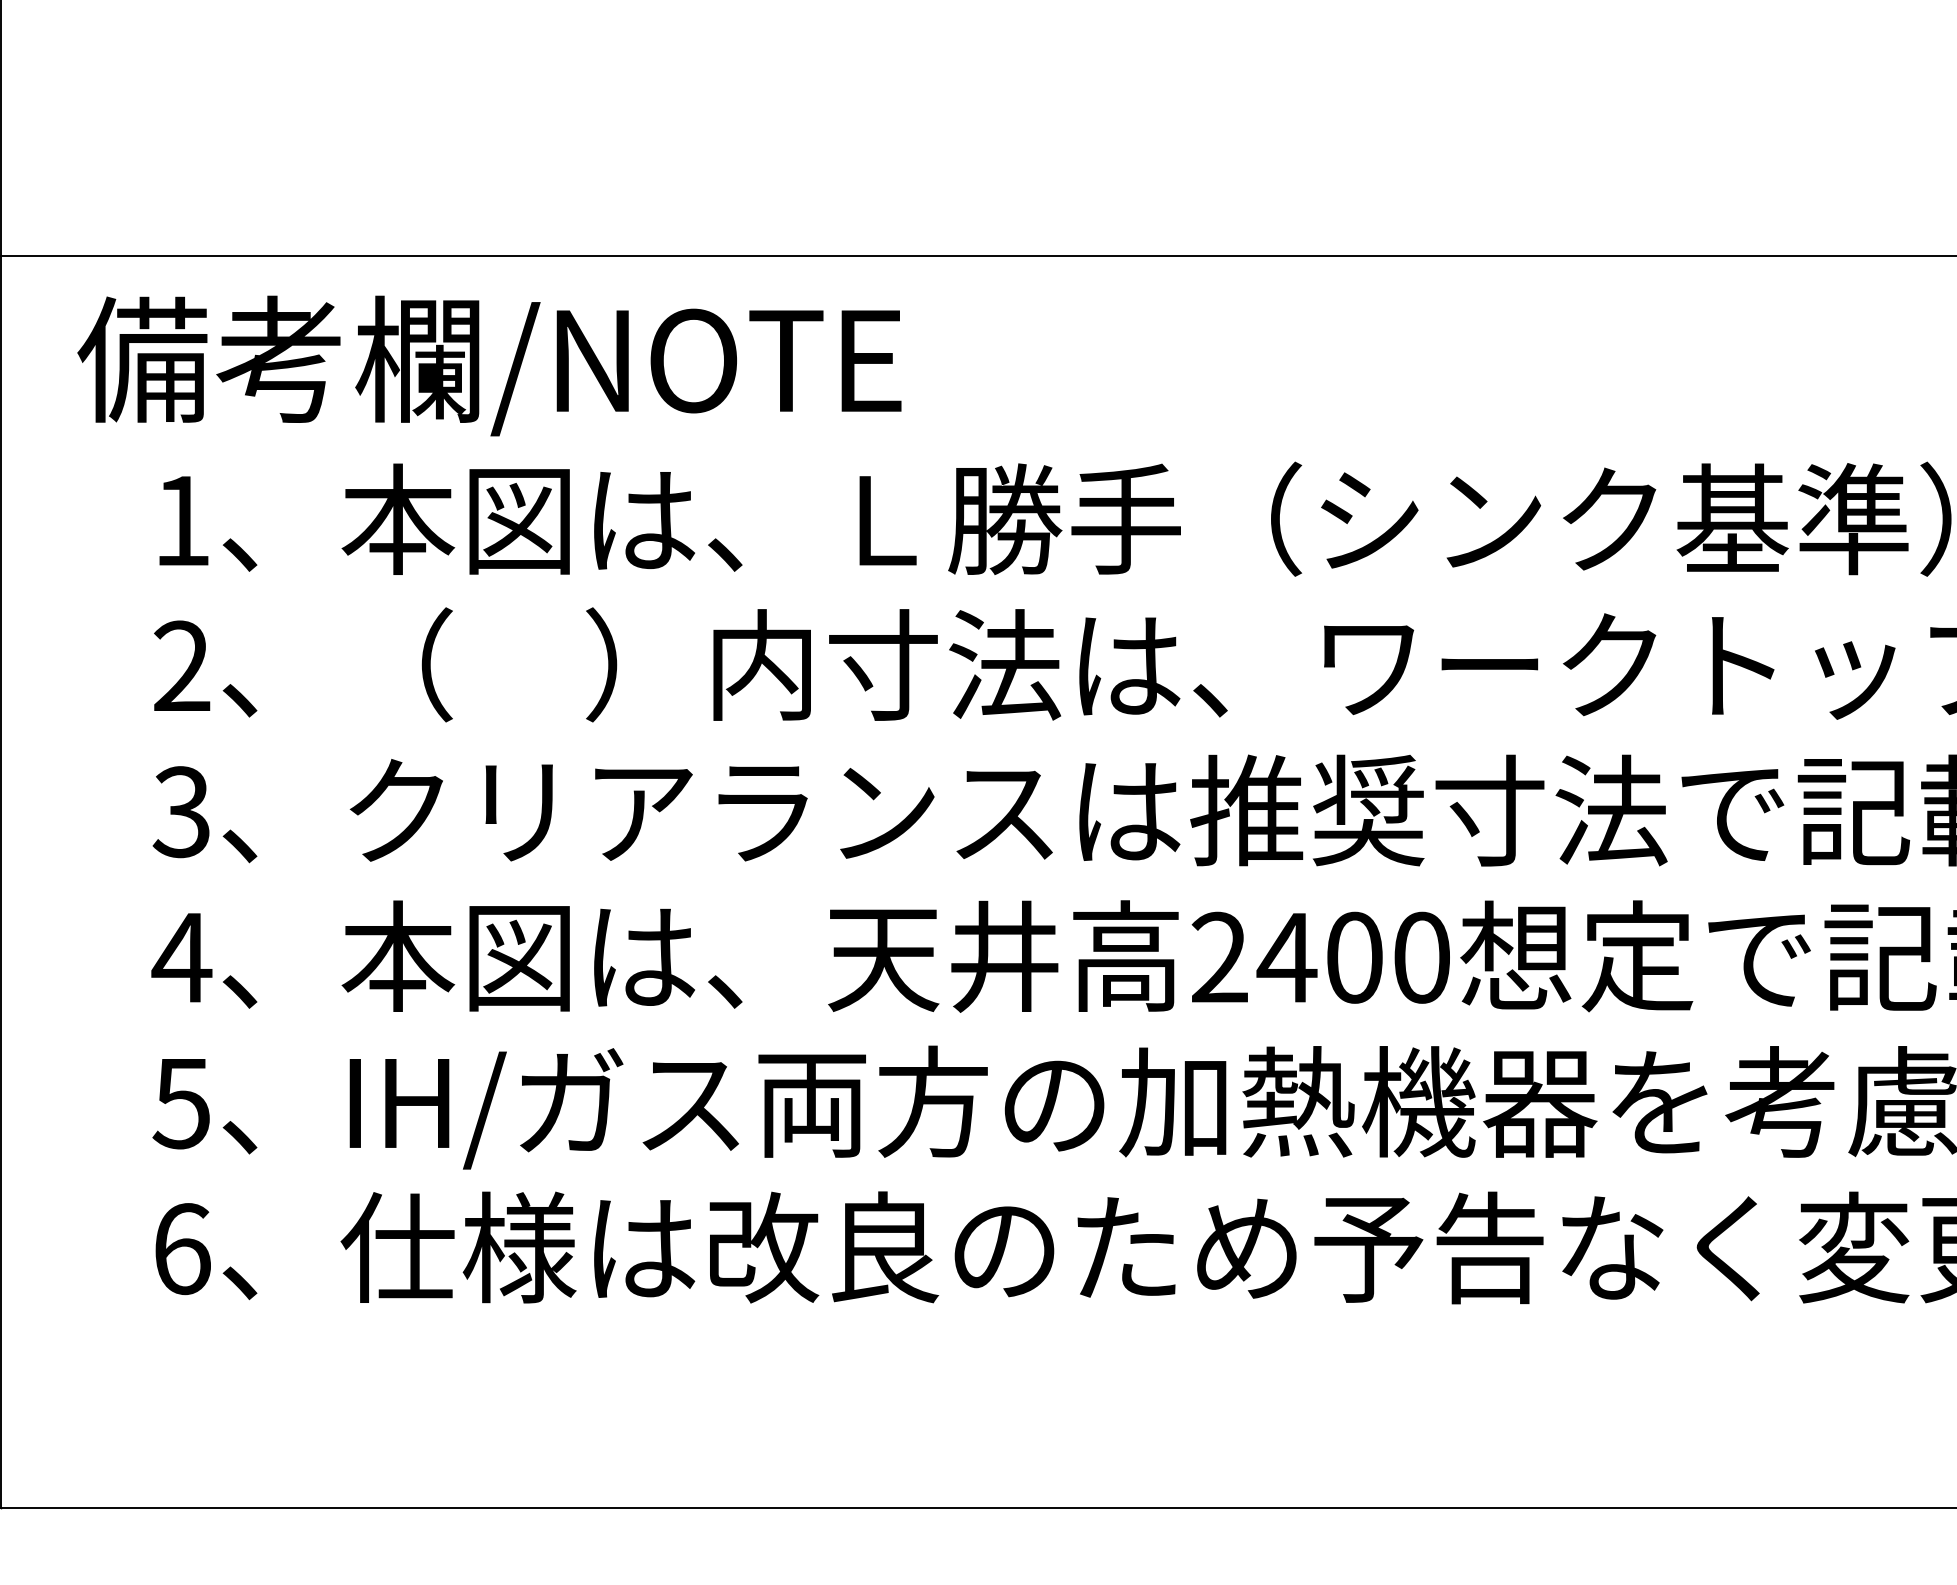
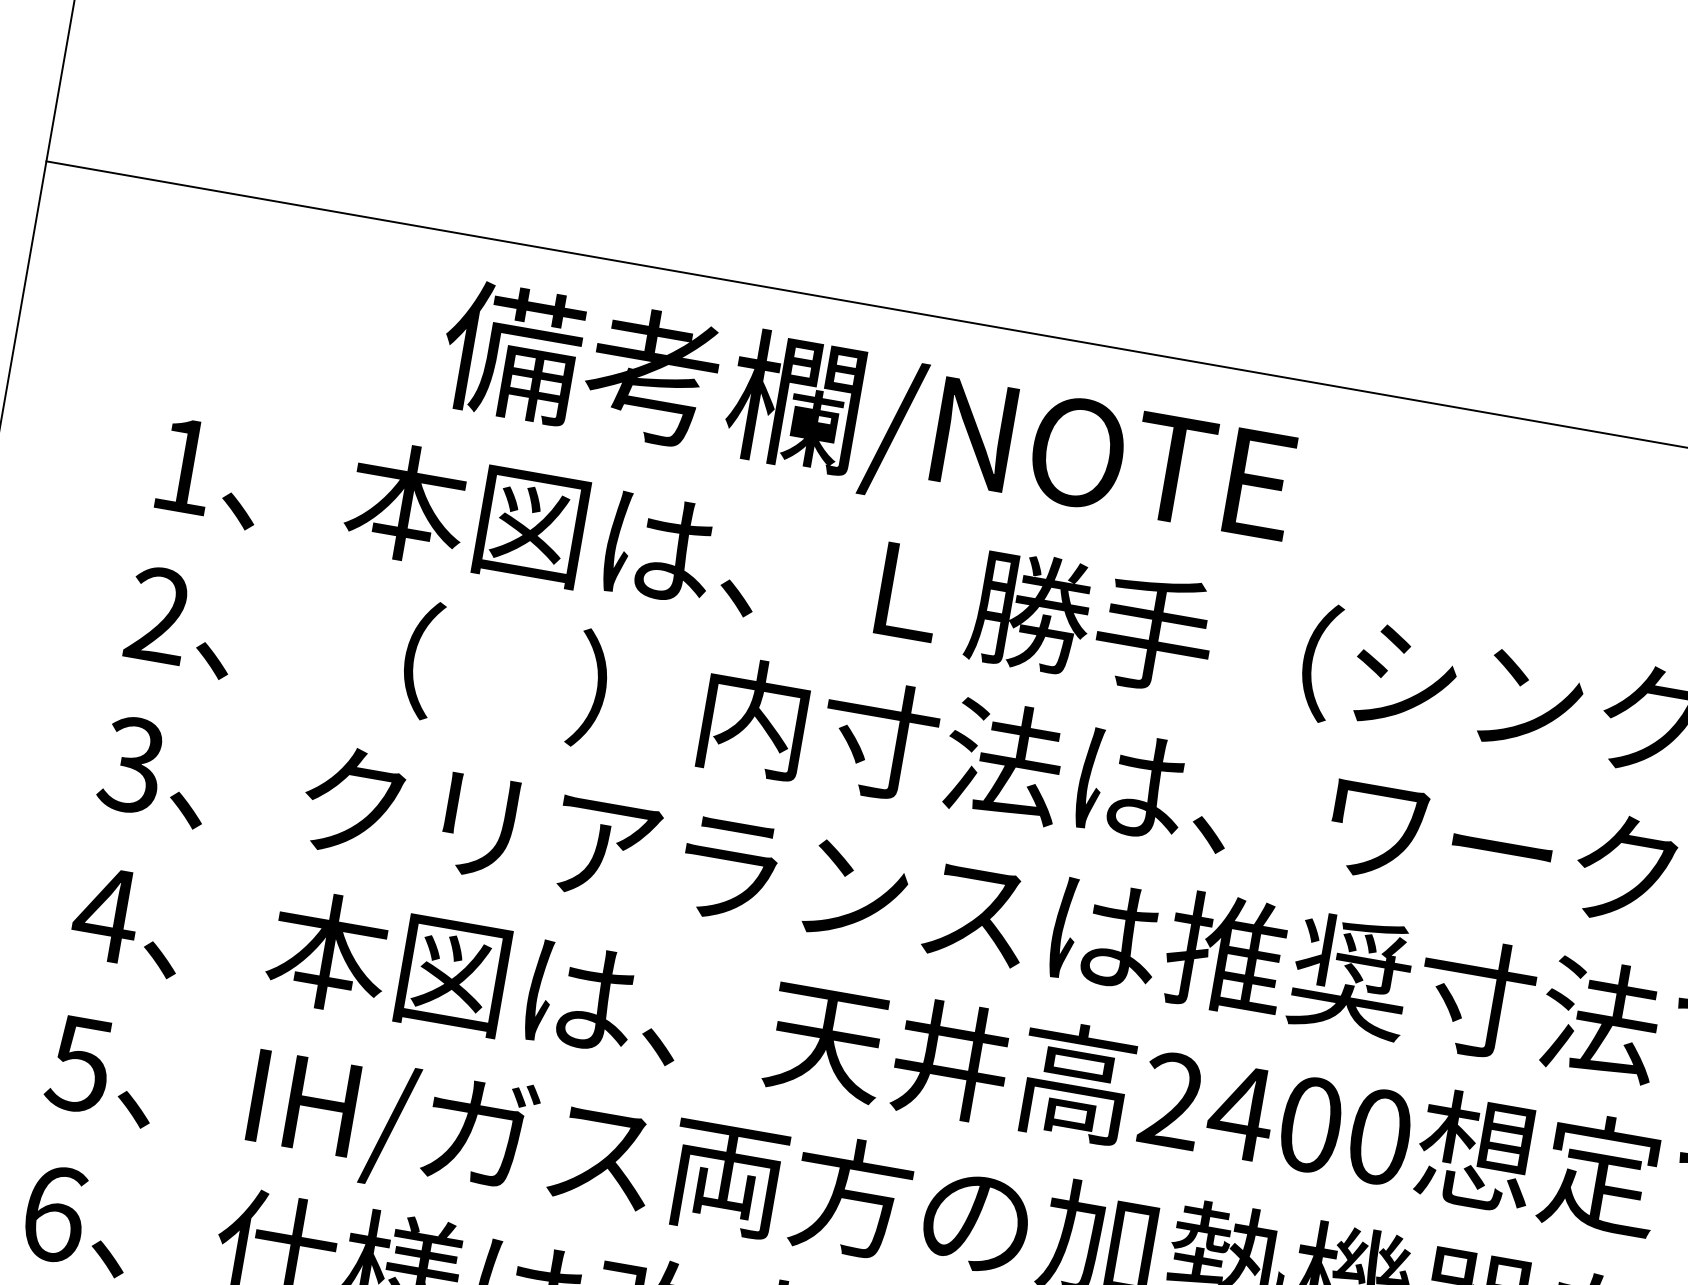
text: (489, 365) -> (867, 420), moved

